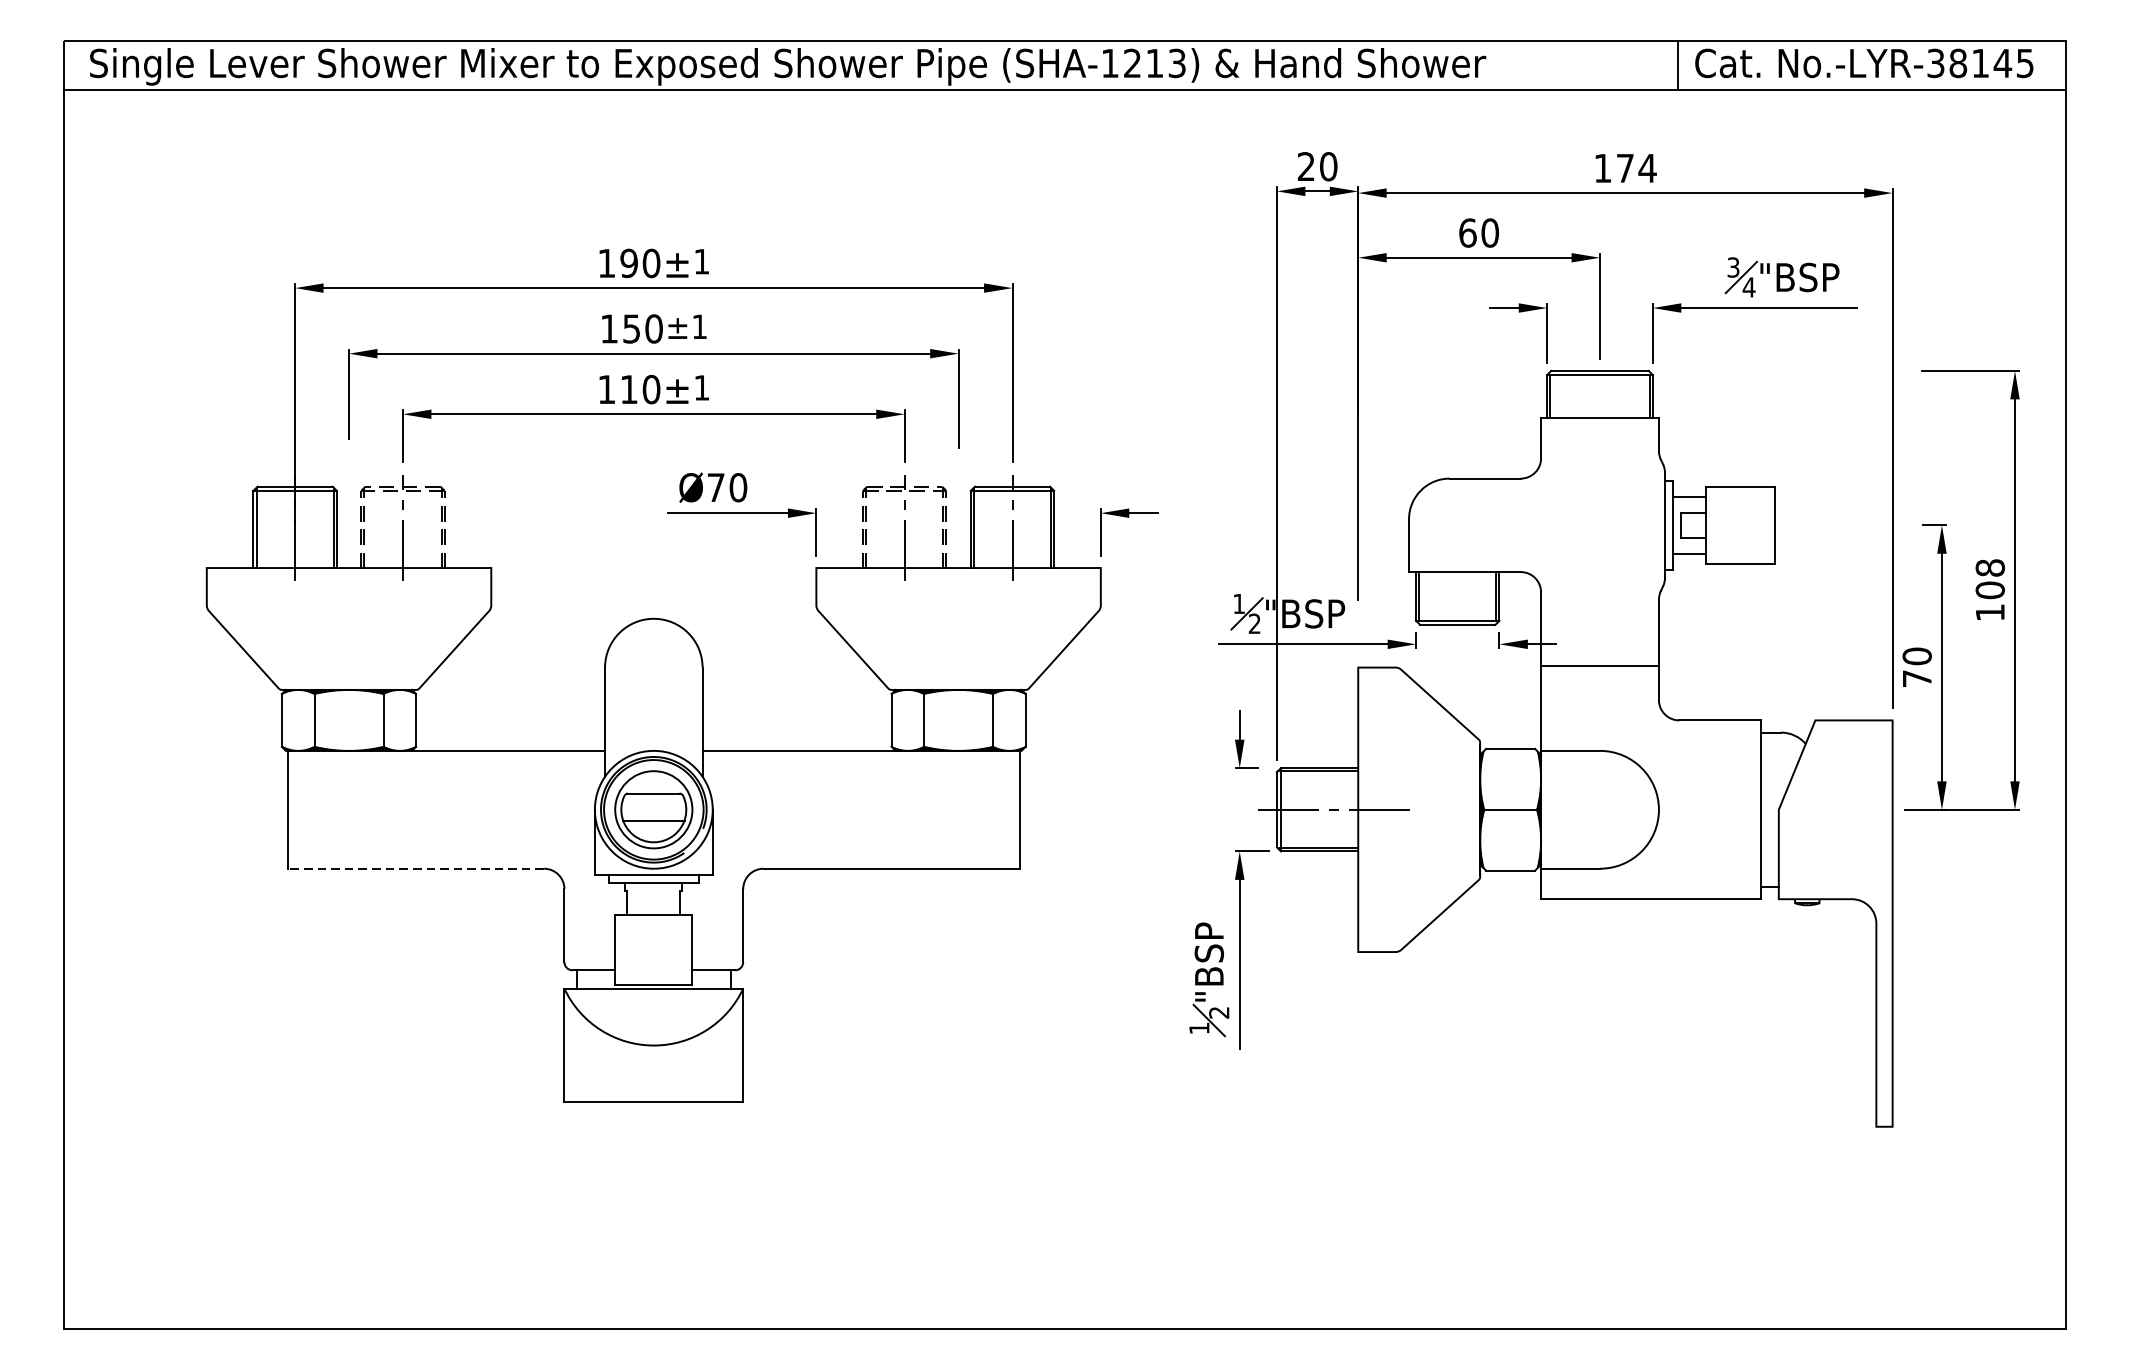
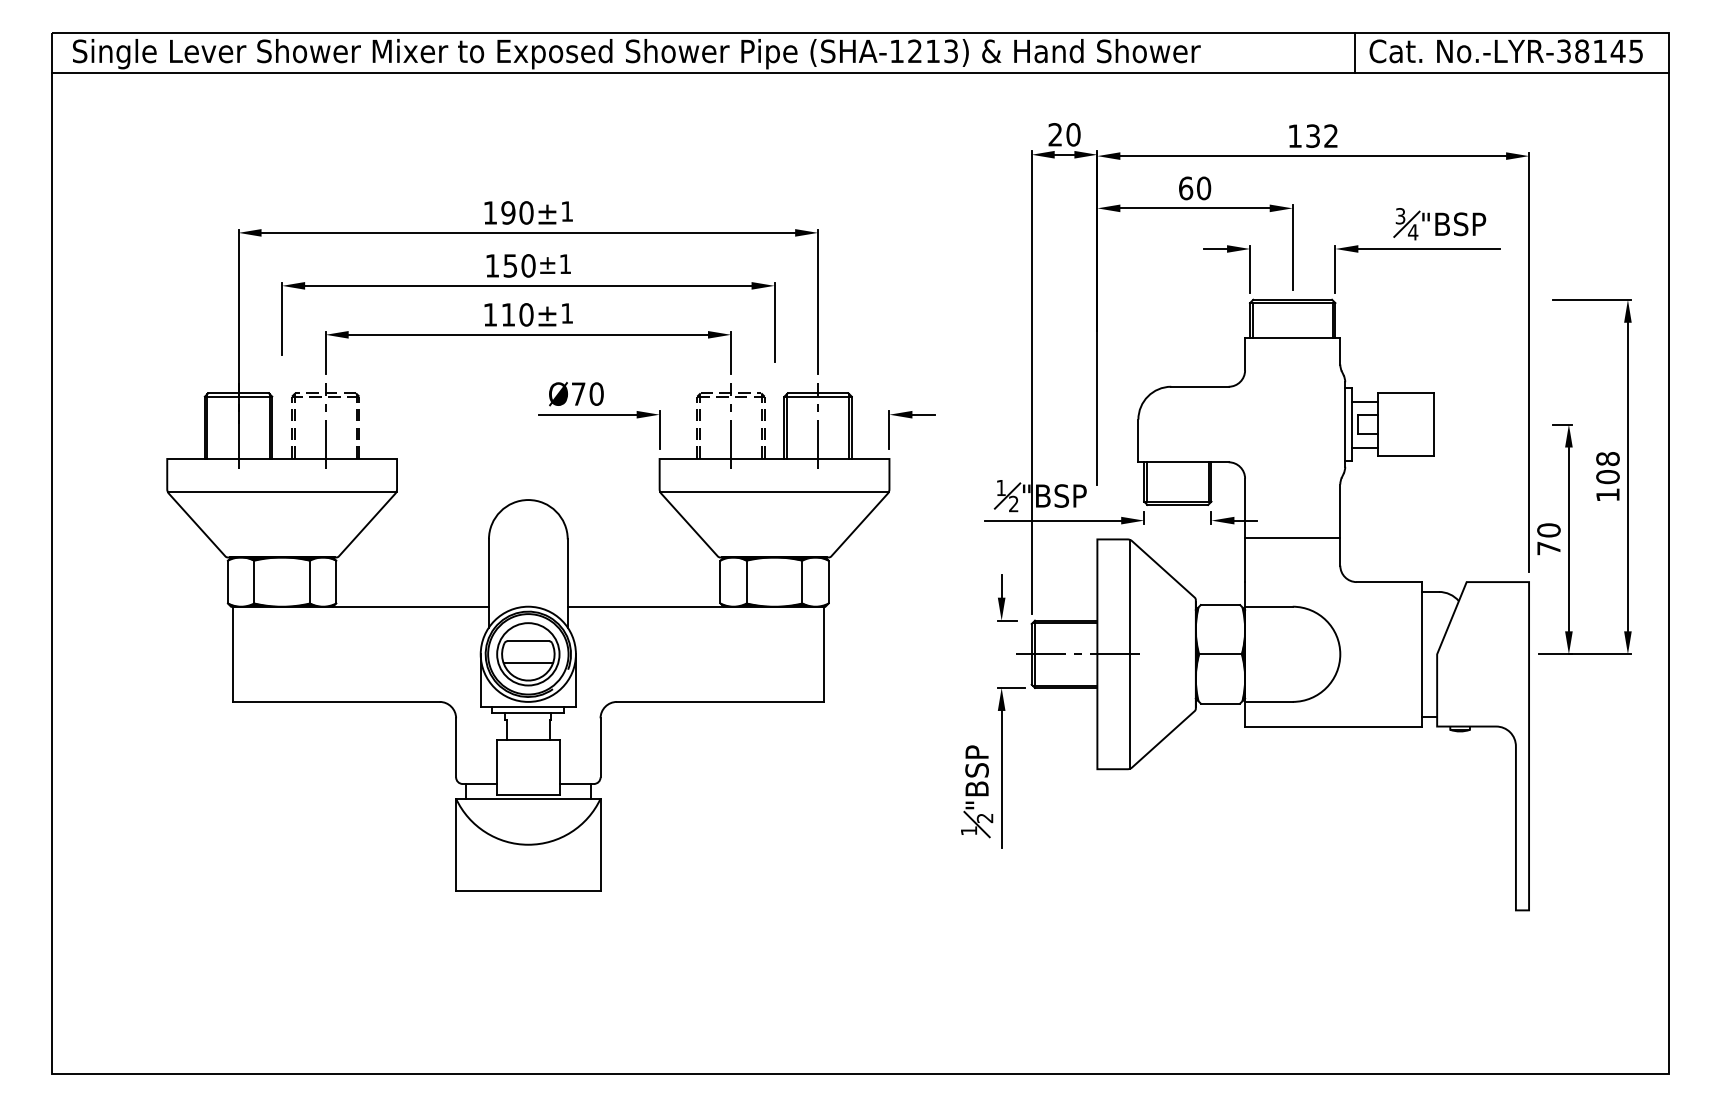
text: (1636, 167) -> (1322, 135), 174 -> 132
line: (348, 608) -> (281, 491), added
line: (958, 608) -> (774, 491), added
line: (1399, 808) -> (1130, 653), added
line: (415, 868) -> (335, 701), dashed -> solid

